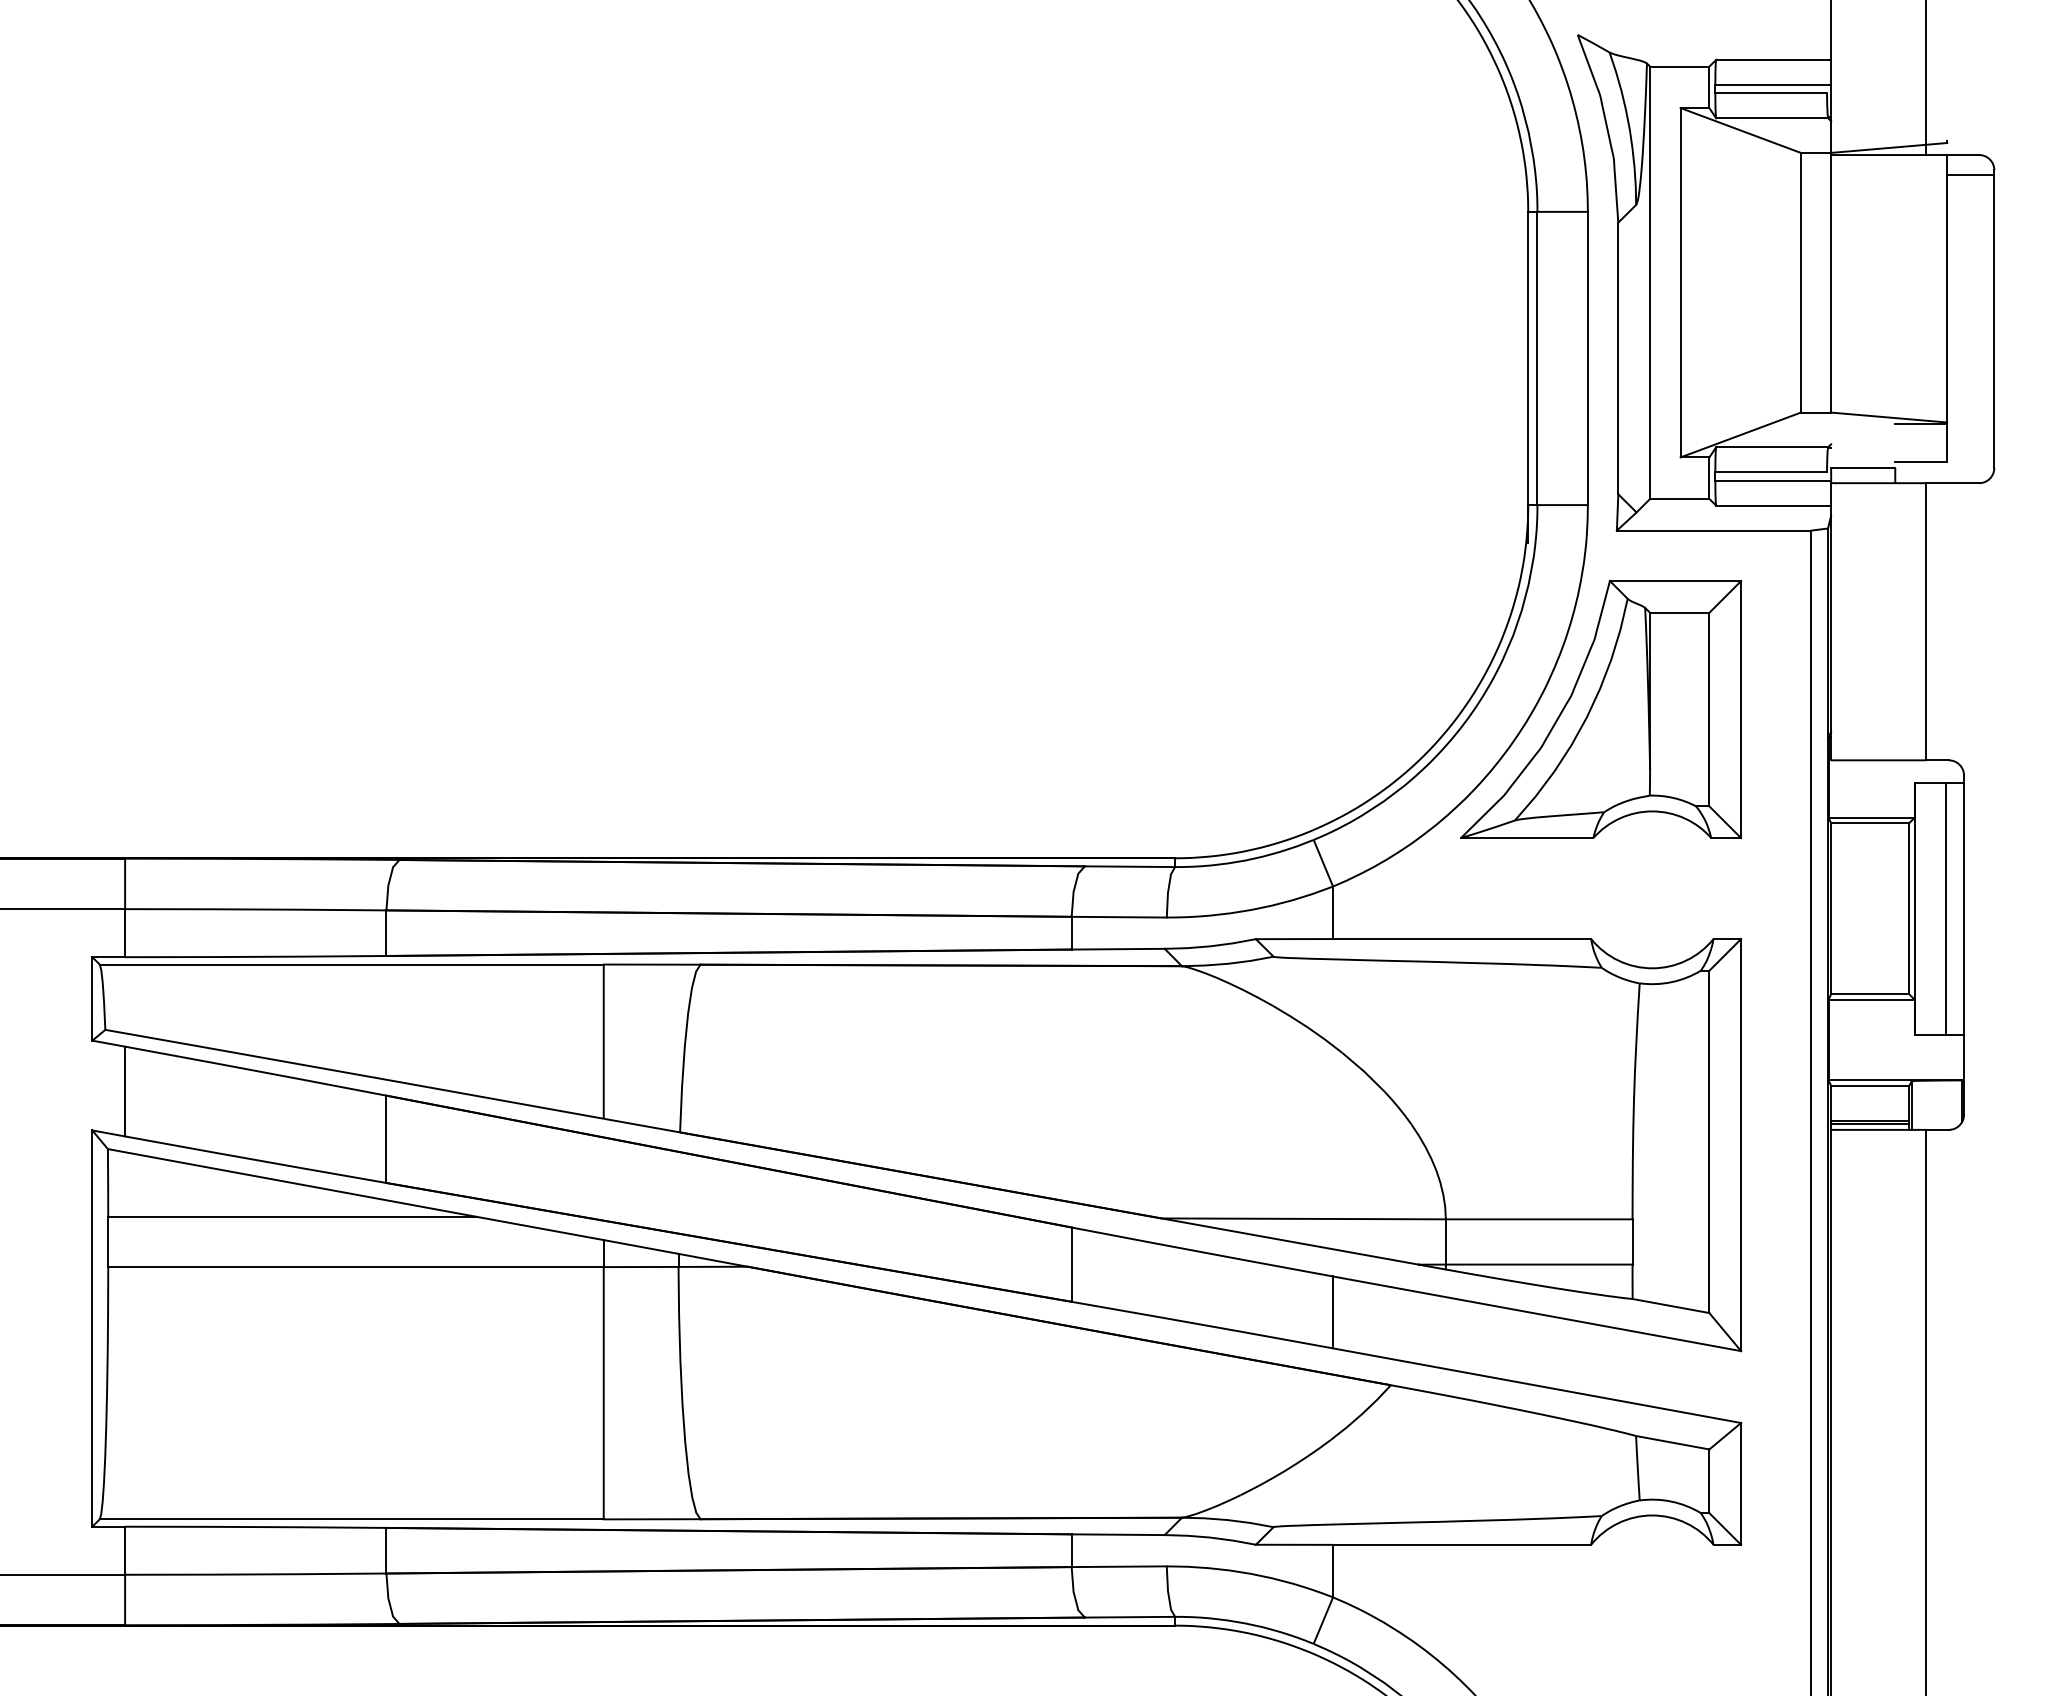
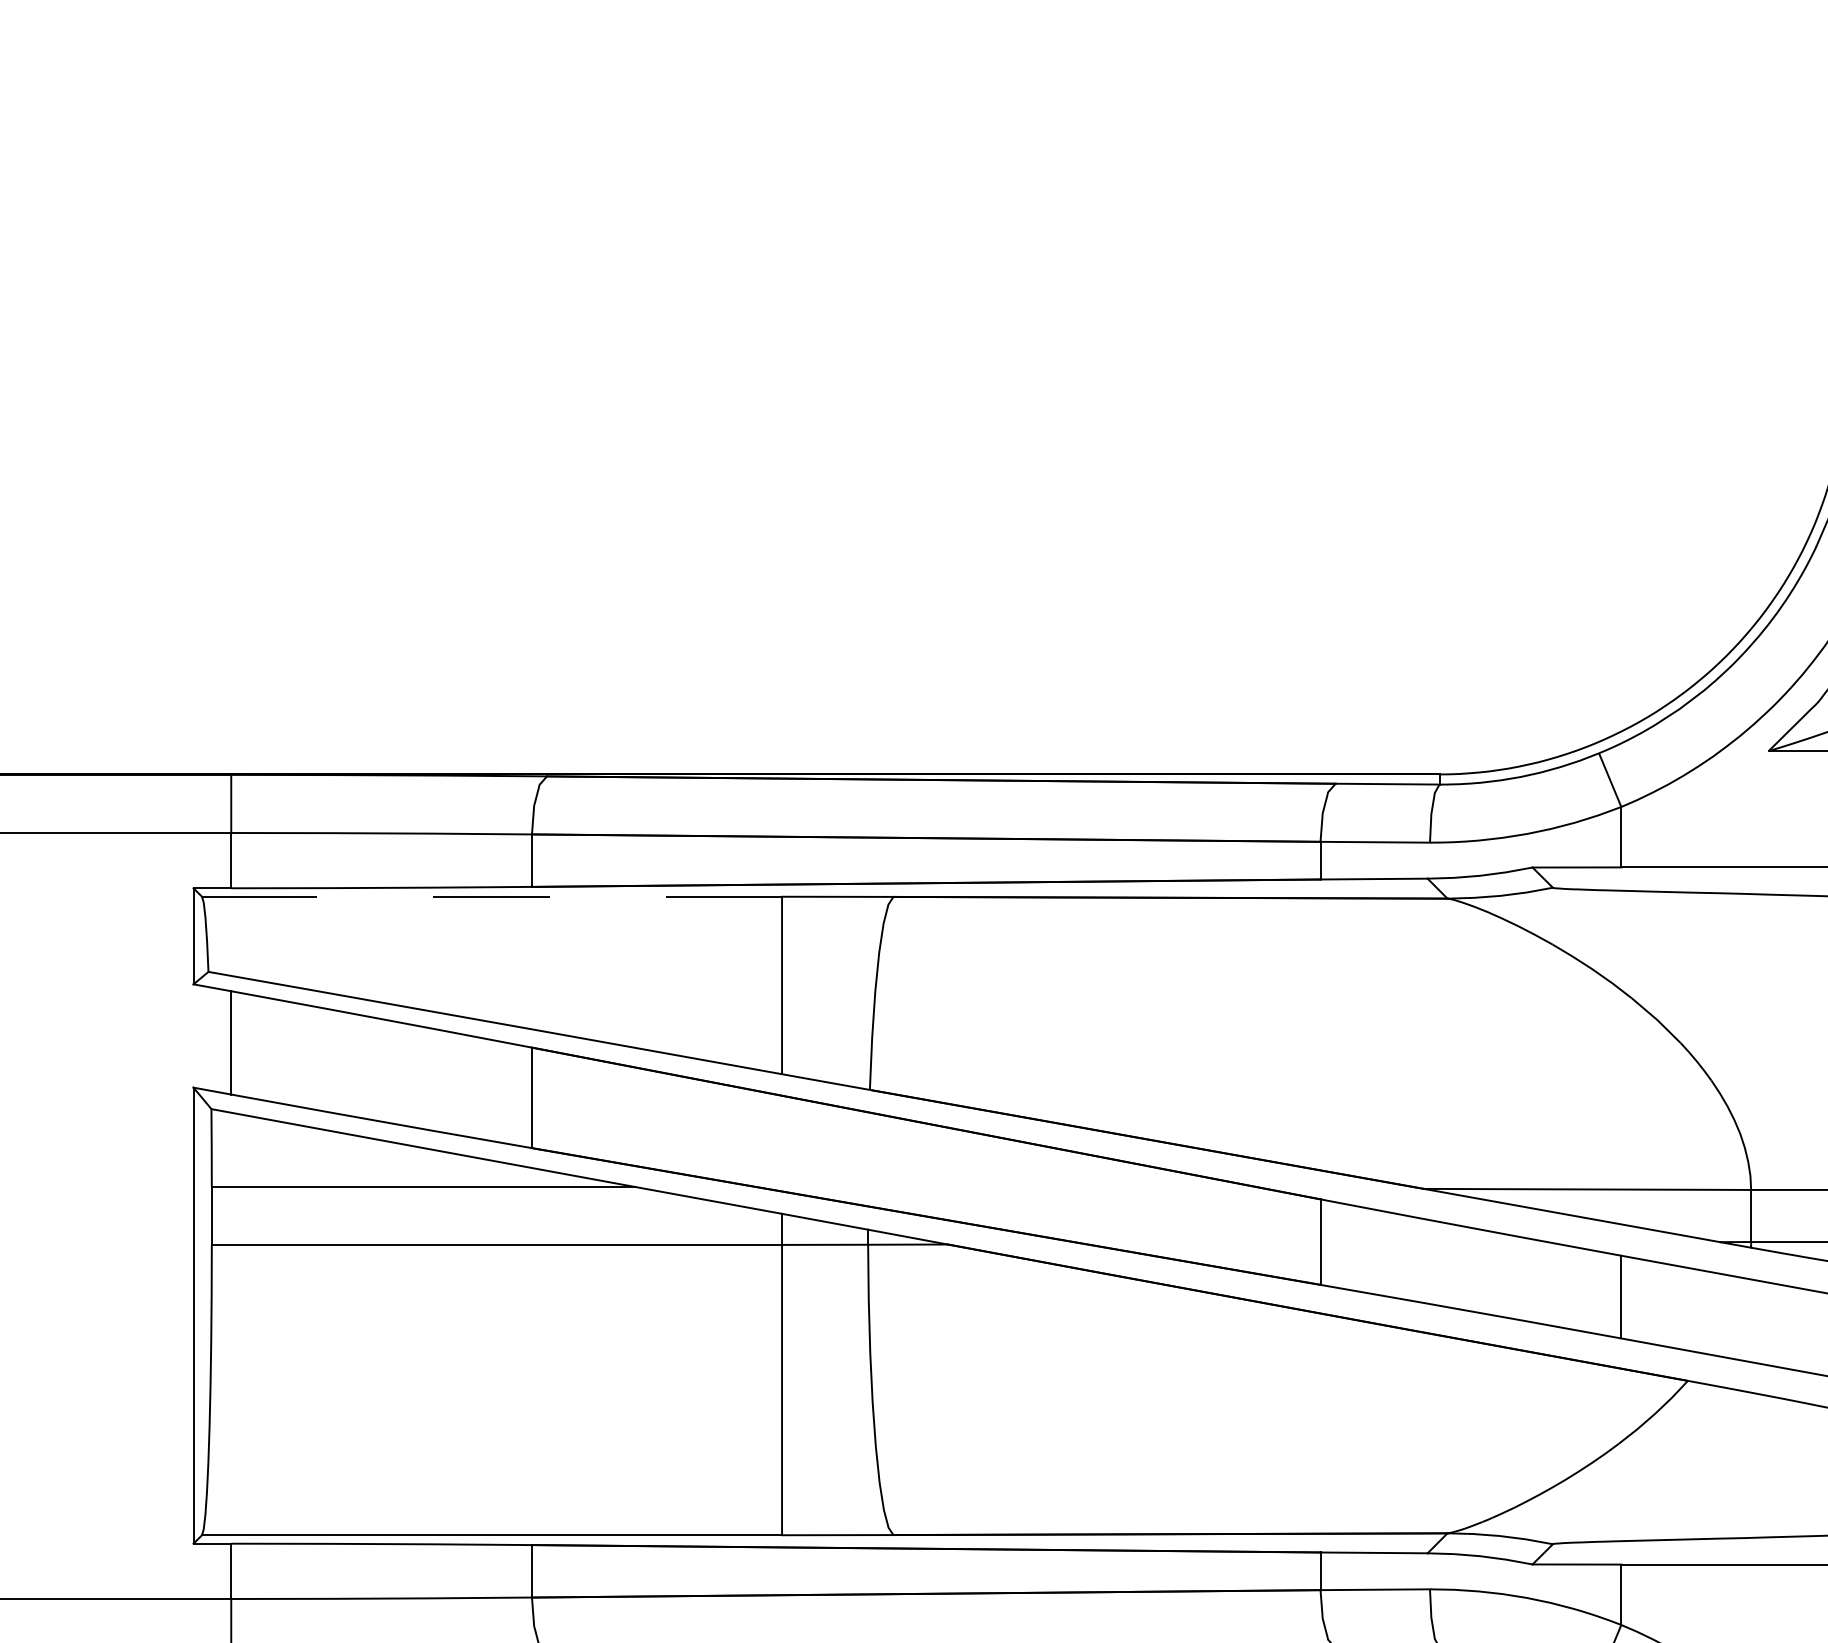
line: (351, 964) -> (491, 896), solid -> dashed

